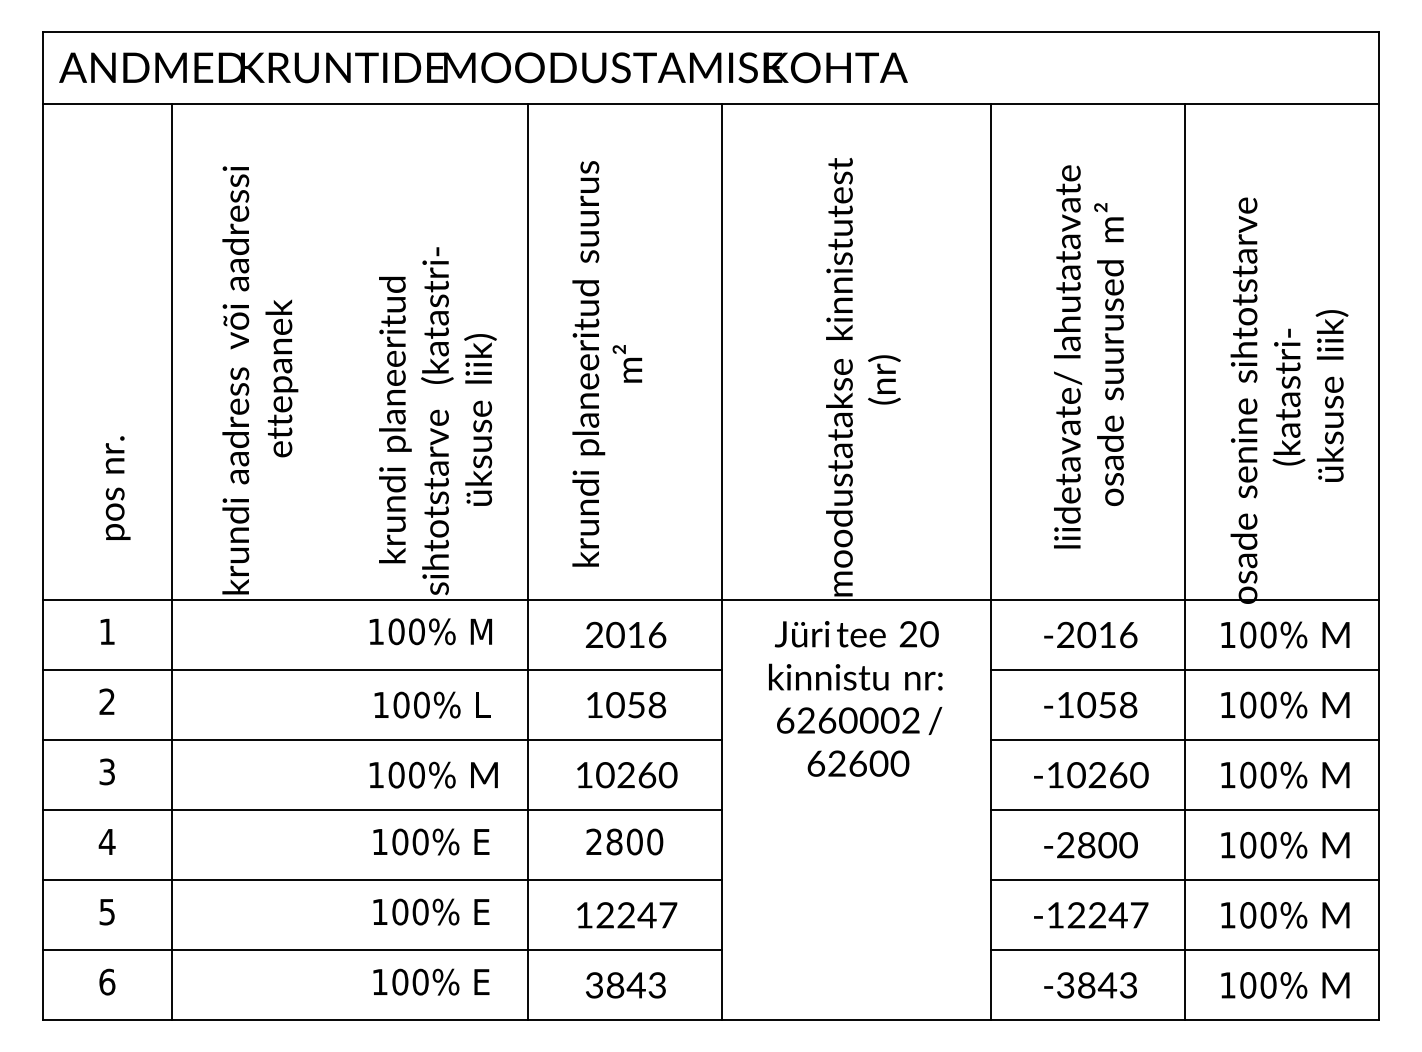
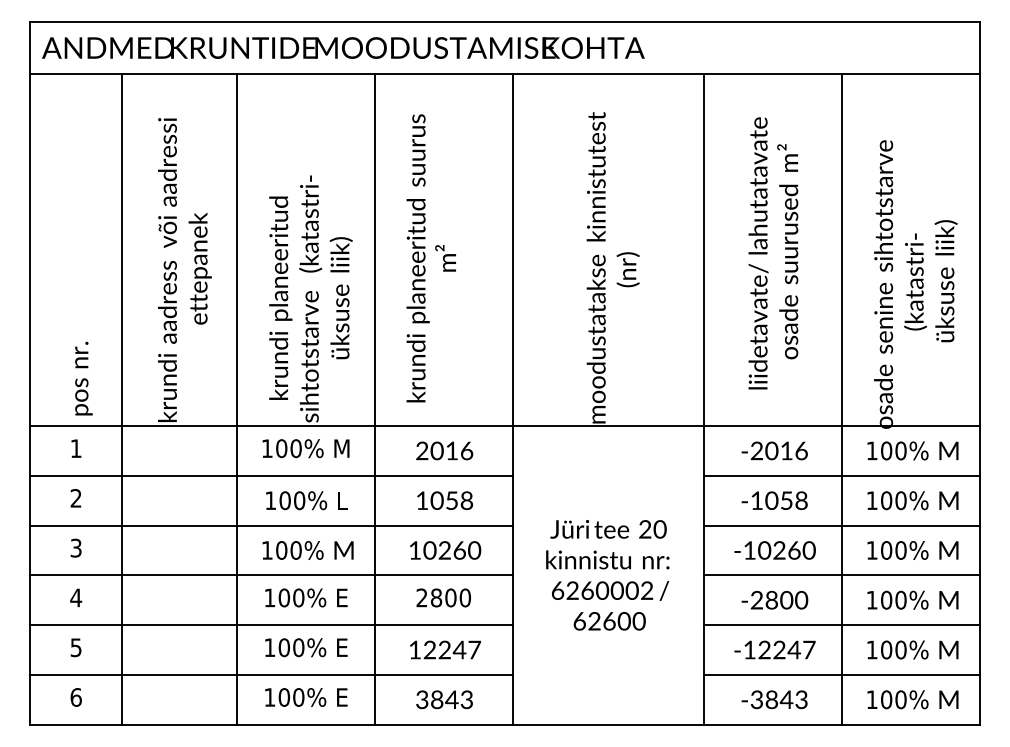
text: (117, 487) -> (83, 378), moved
line: (334, 561) -> (237, 398), added
text: (855, 699) -> (607, 575), moved

